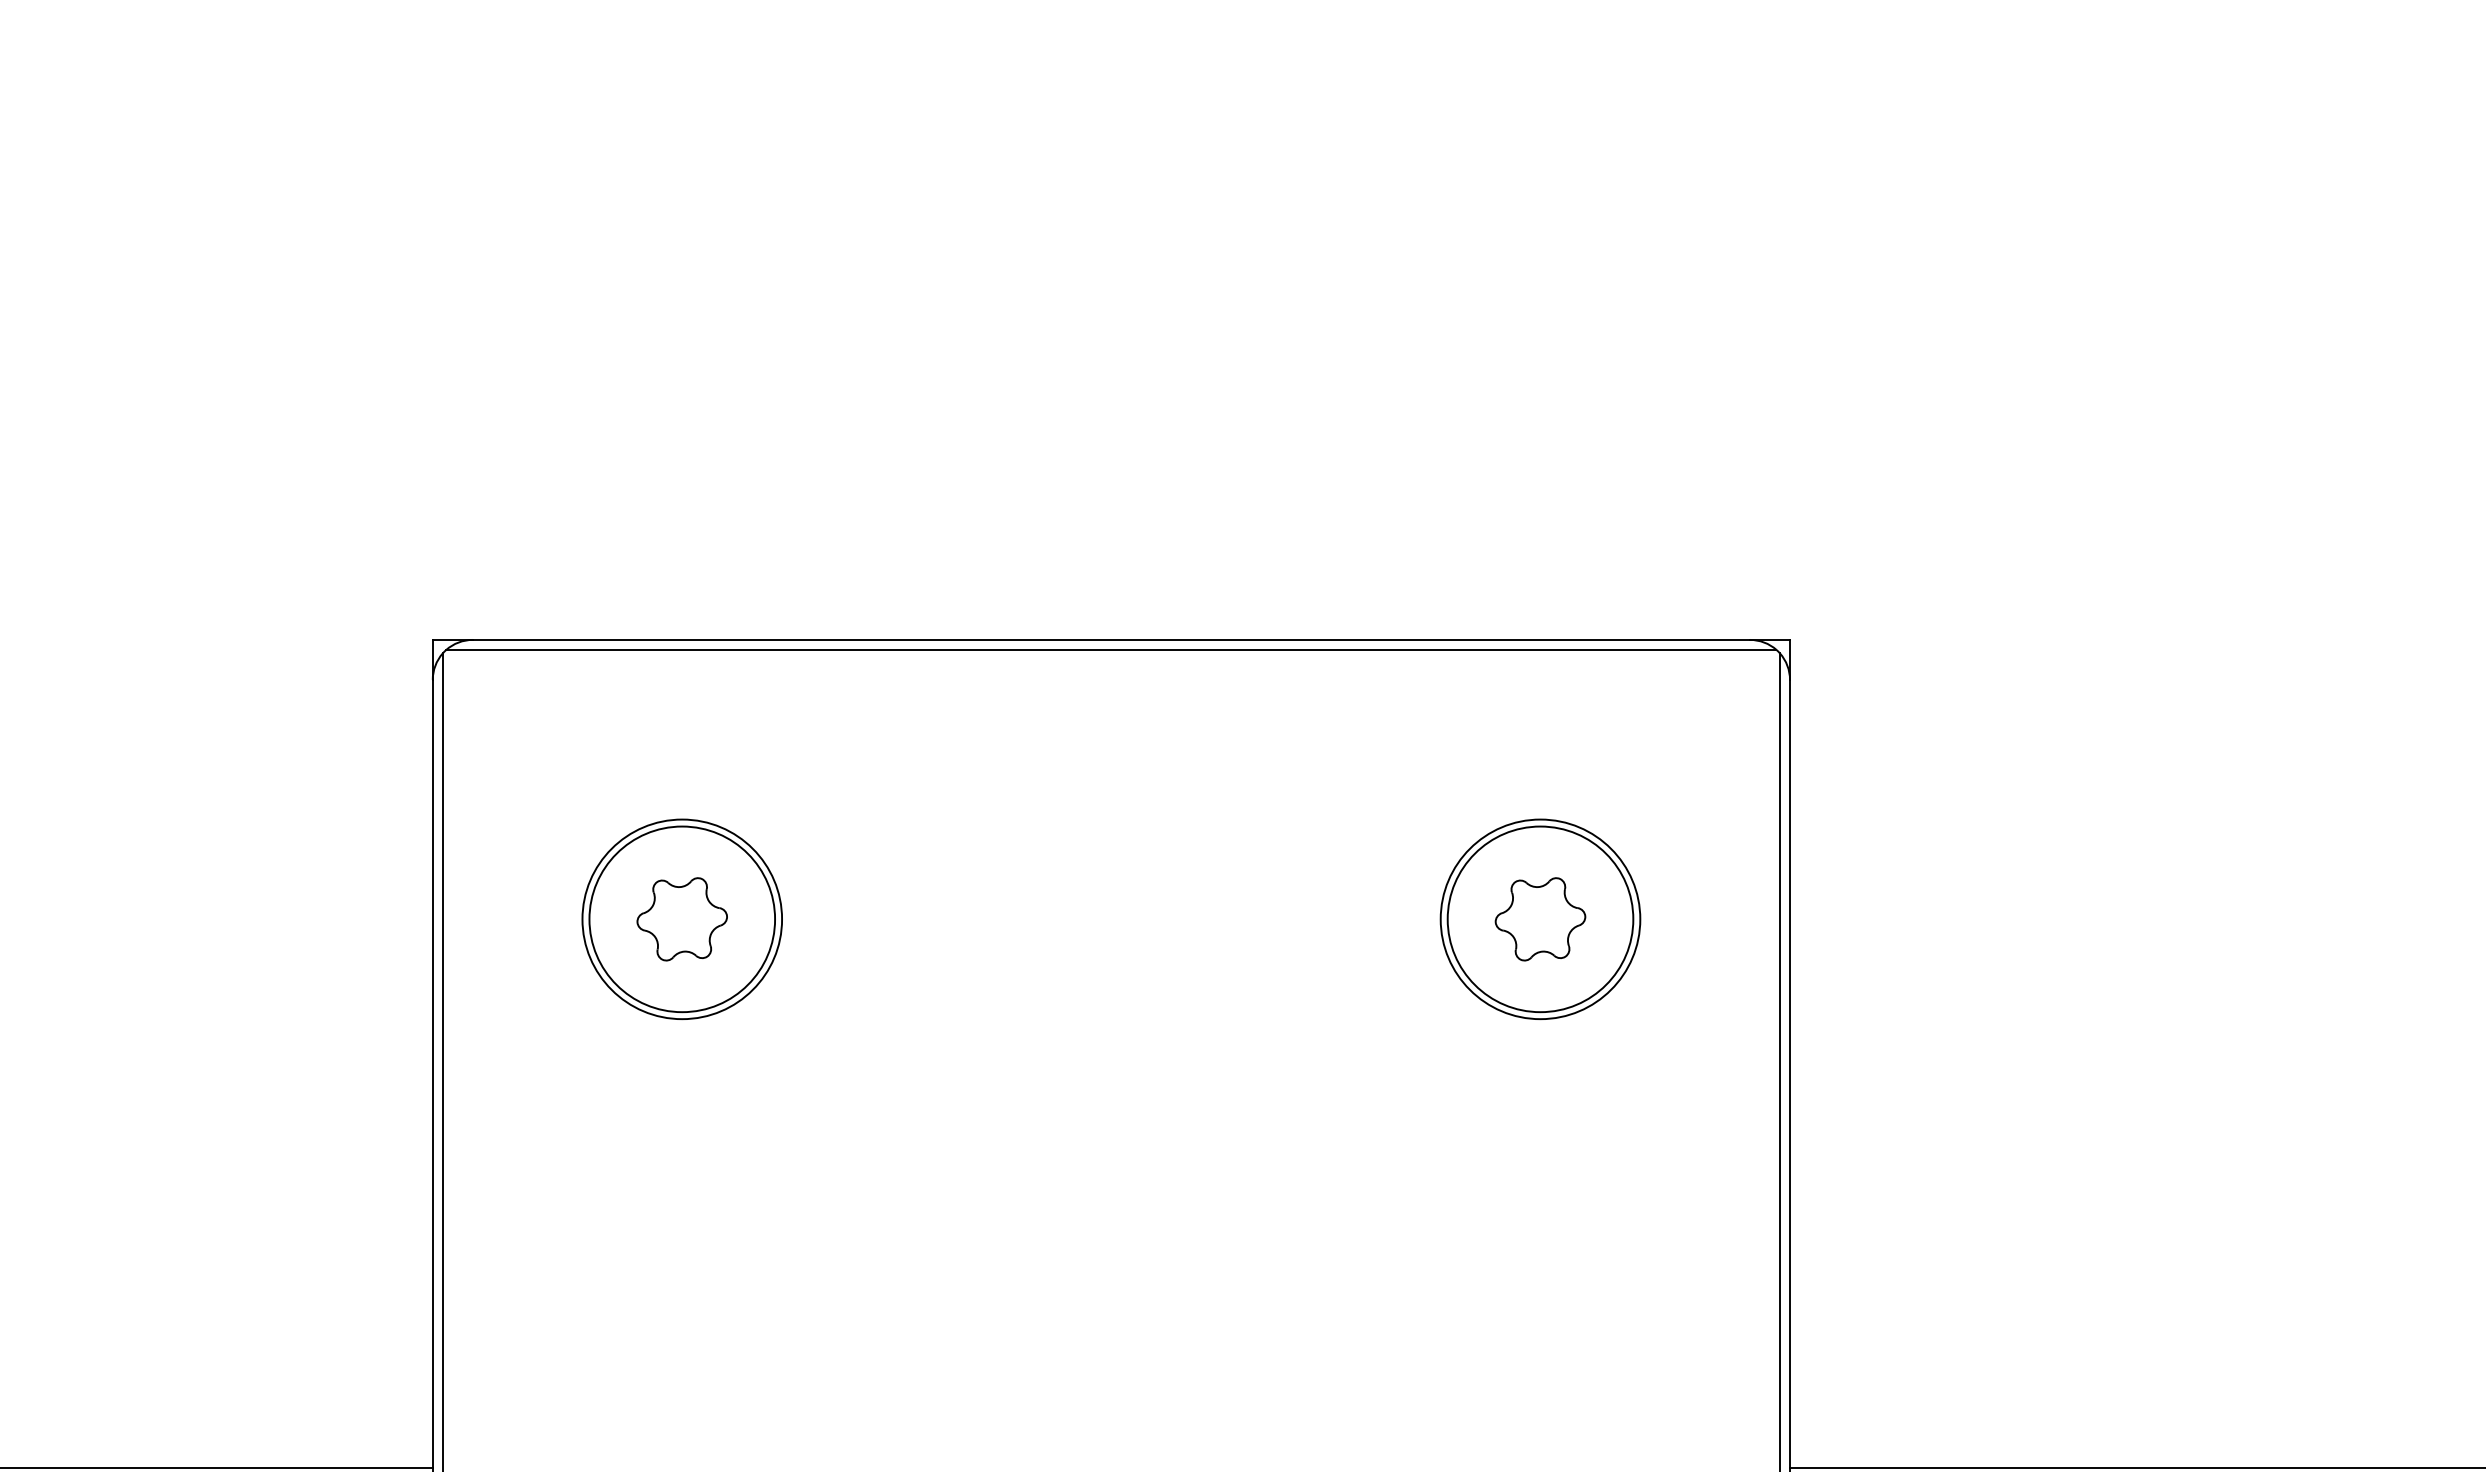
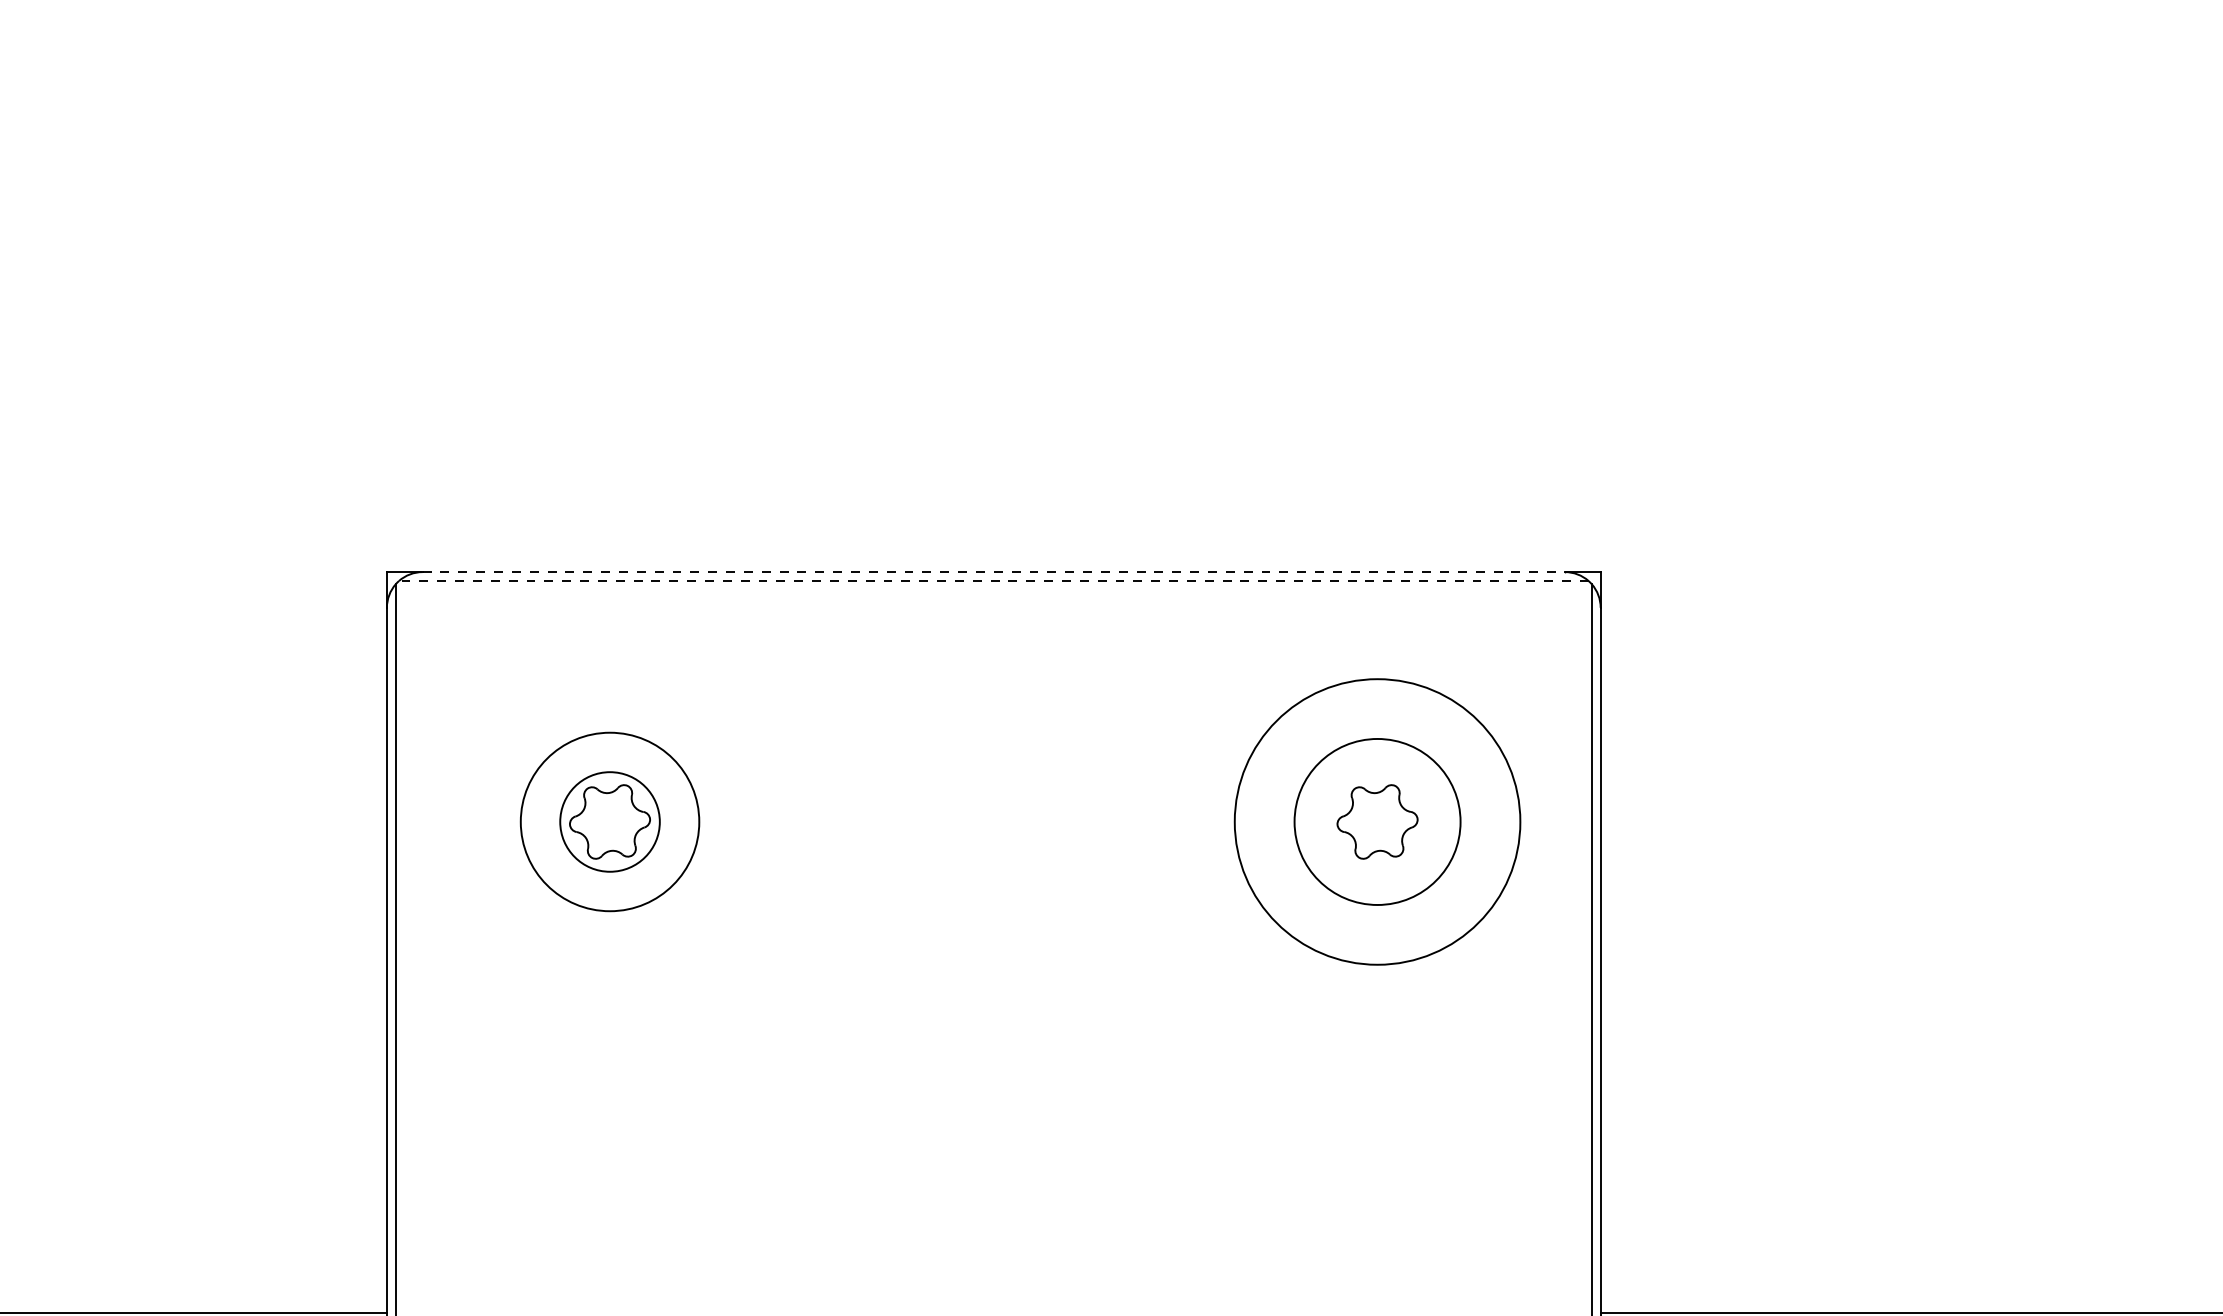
line: (1111, 639) -> (993, 571), solid -> dashed
line: (1110, 649) -> (993, 580), solid -> dashed
circle: (682, 919) -> (610, 822), size x0.6
circle: (1540, 919) -> (1377, 822), size x1.6

